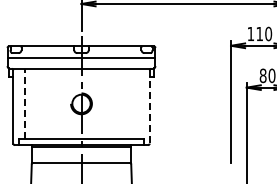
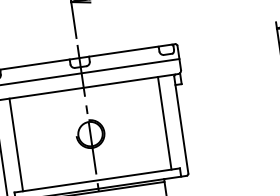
line: (25, 103) -> (16, 144), dashed -> solid
line: (137, 103) -> (164, 122), added
line: (149, 106) -> (180, 124), dashed -> solid

